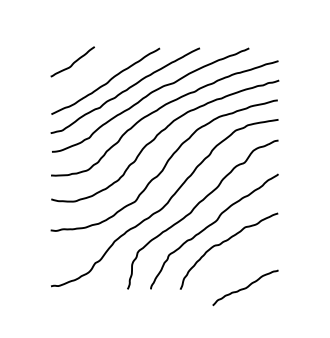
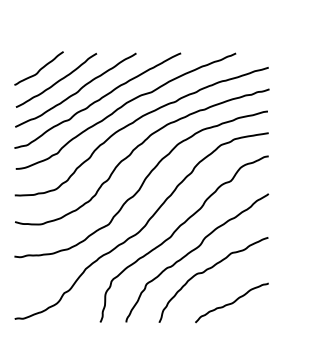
curve: (89, 72) -> (57, 80), added
curve: (245, 287) -> (231, 302), moved

